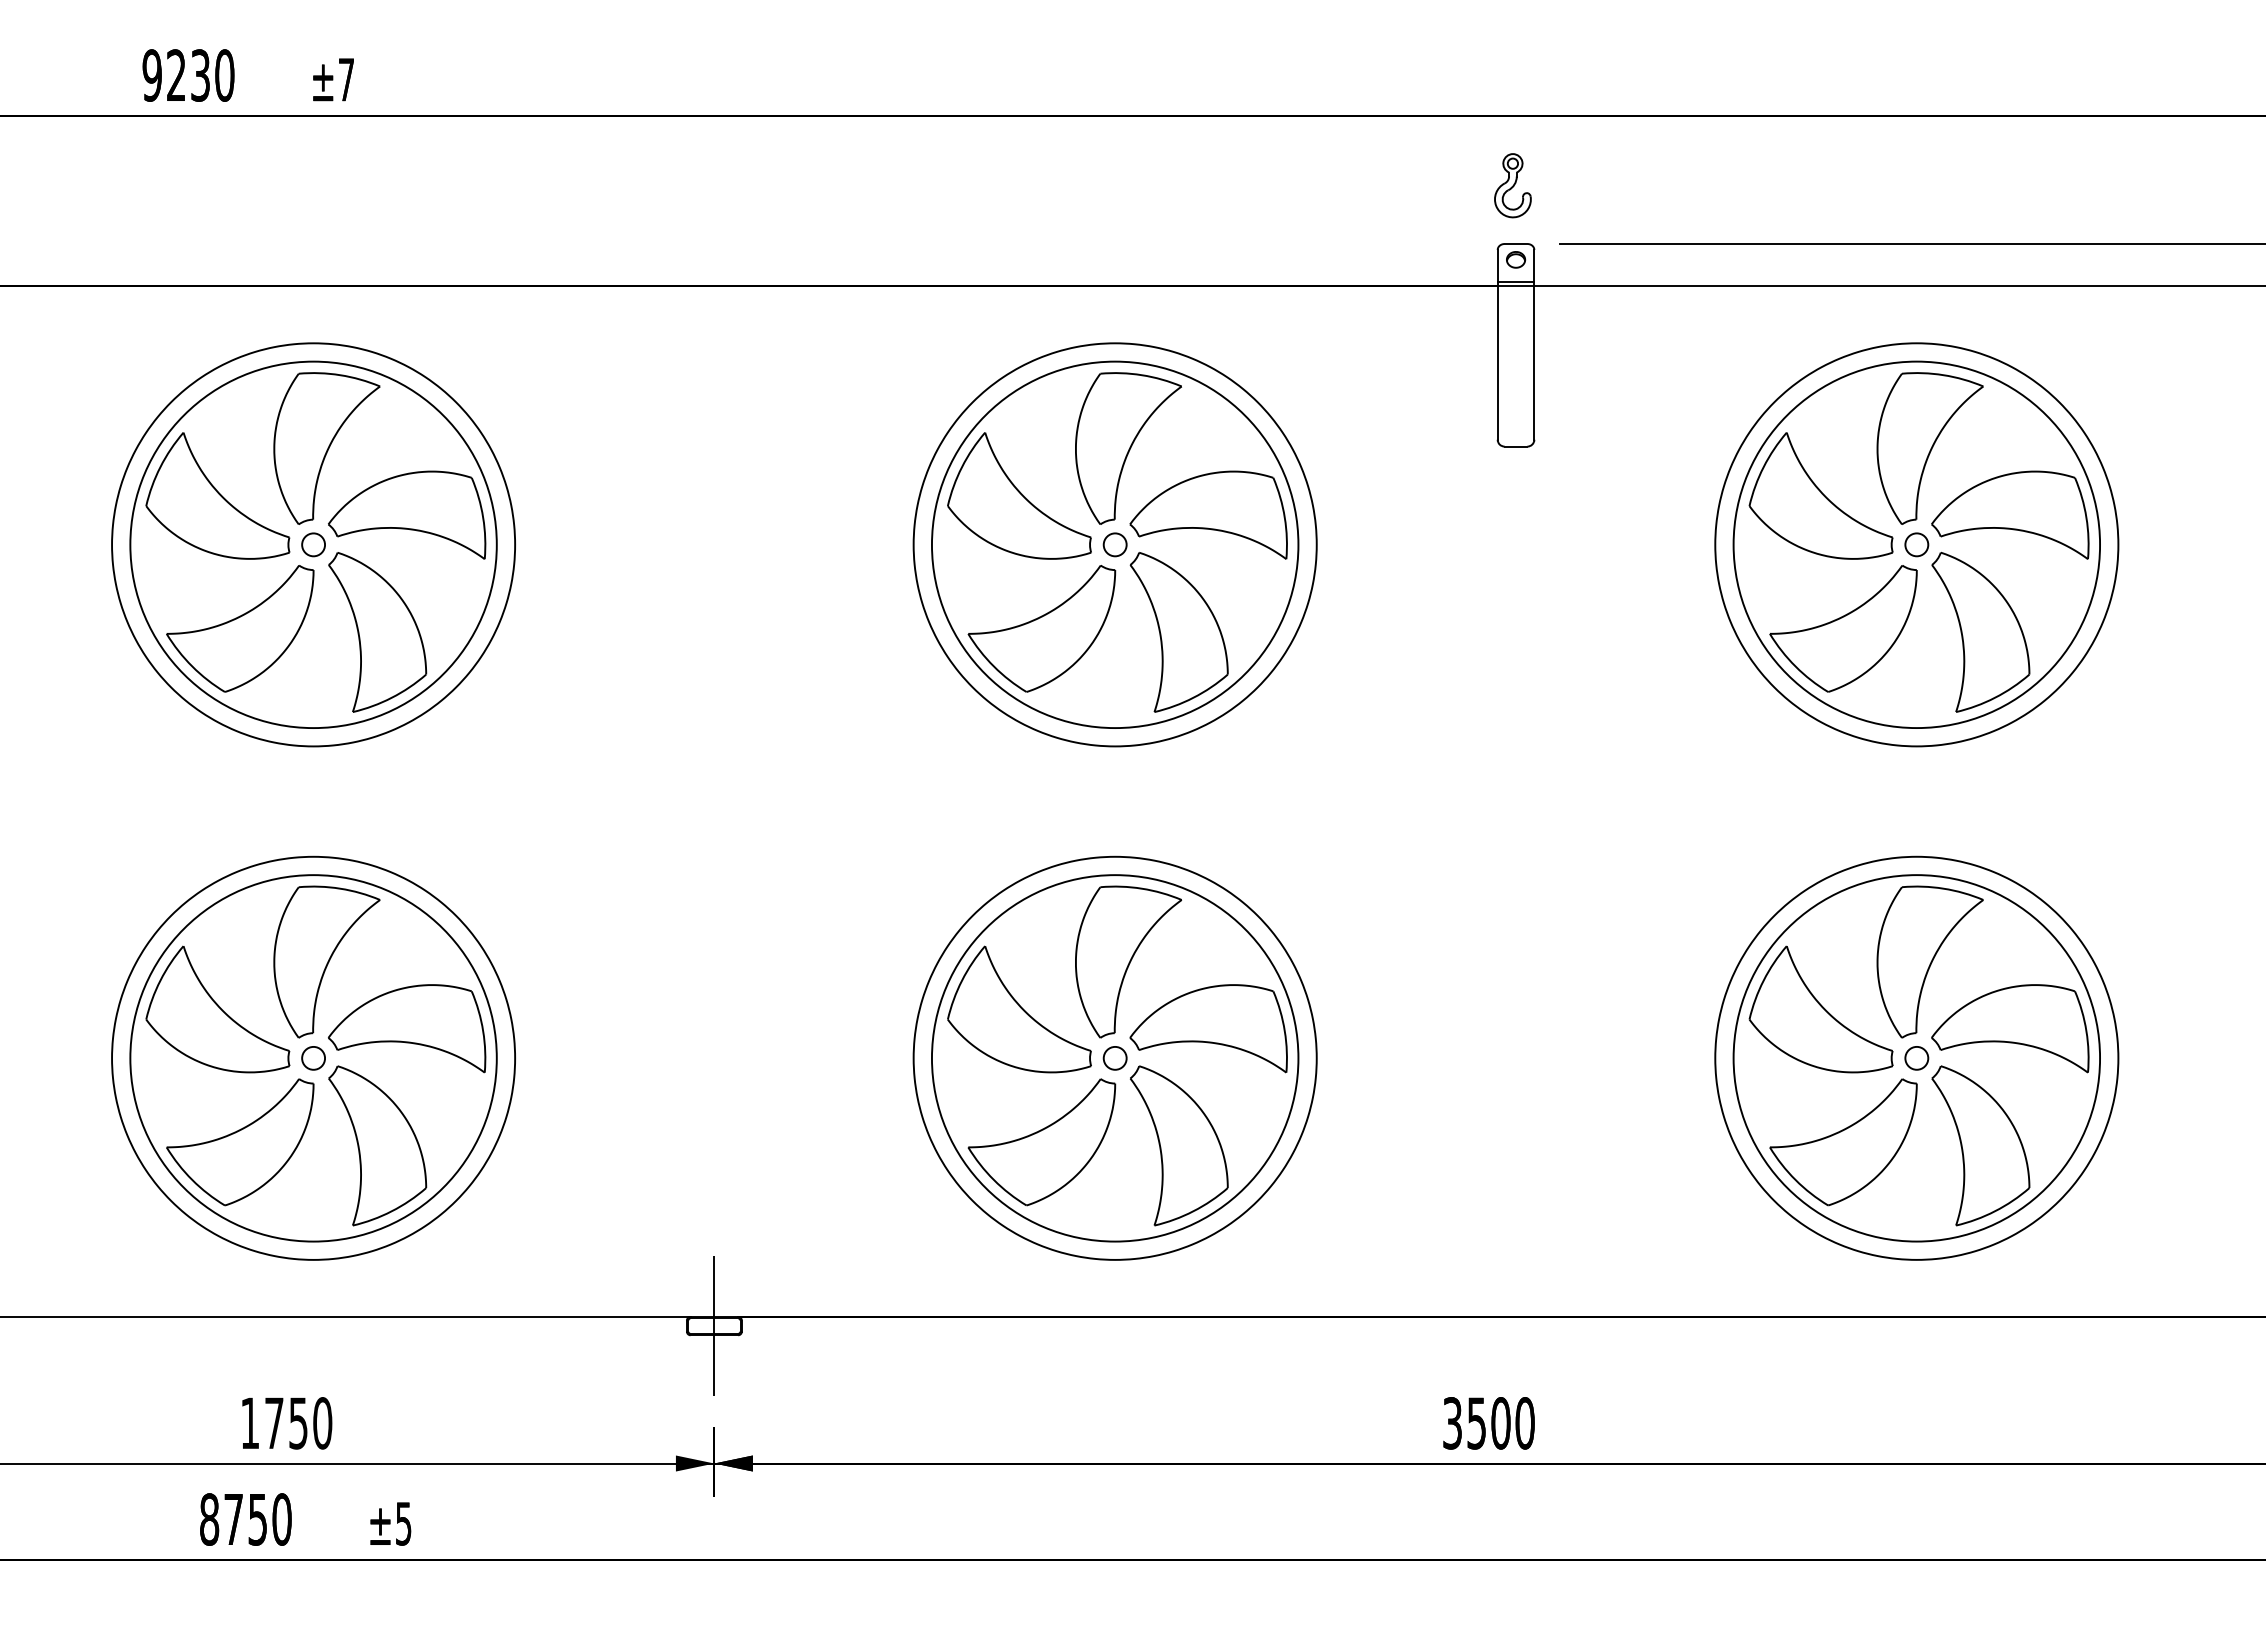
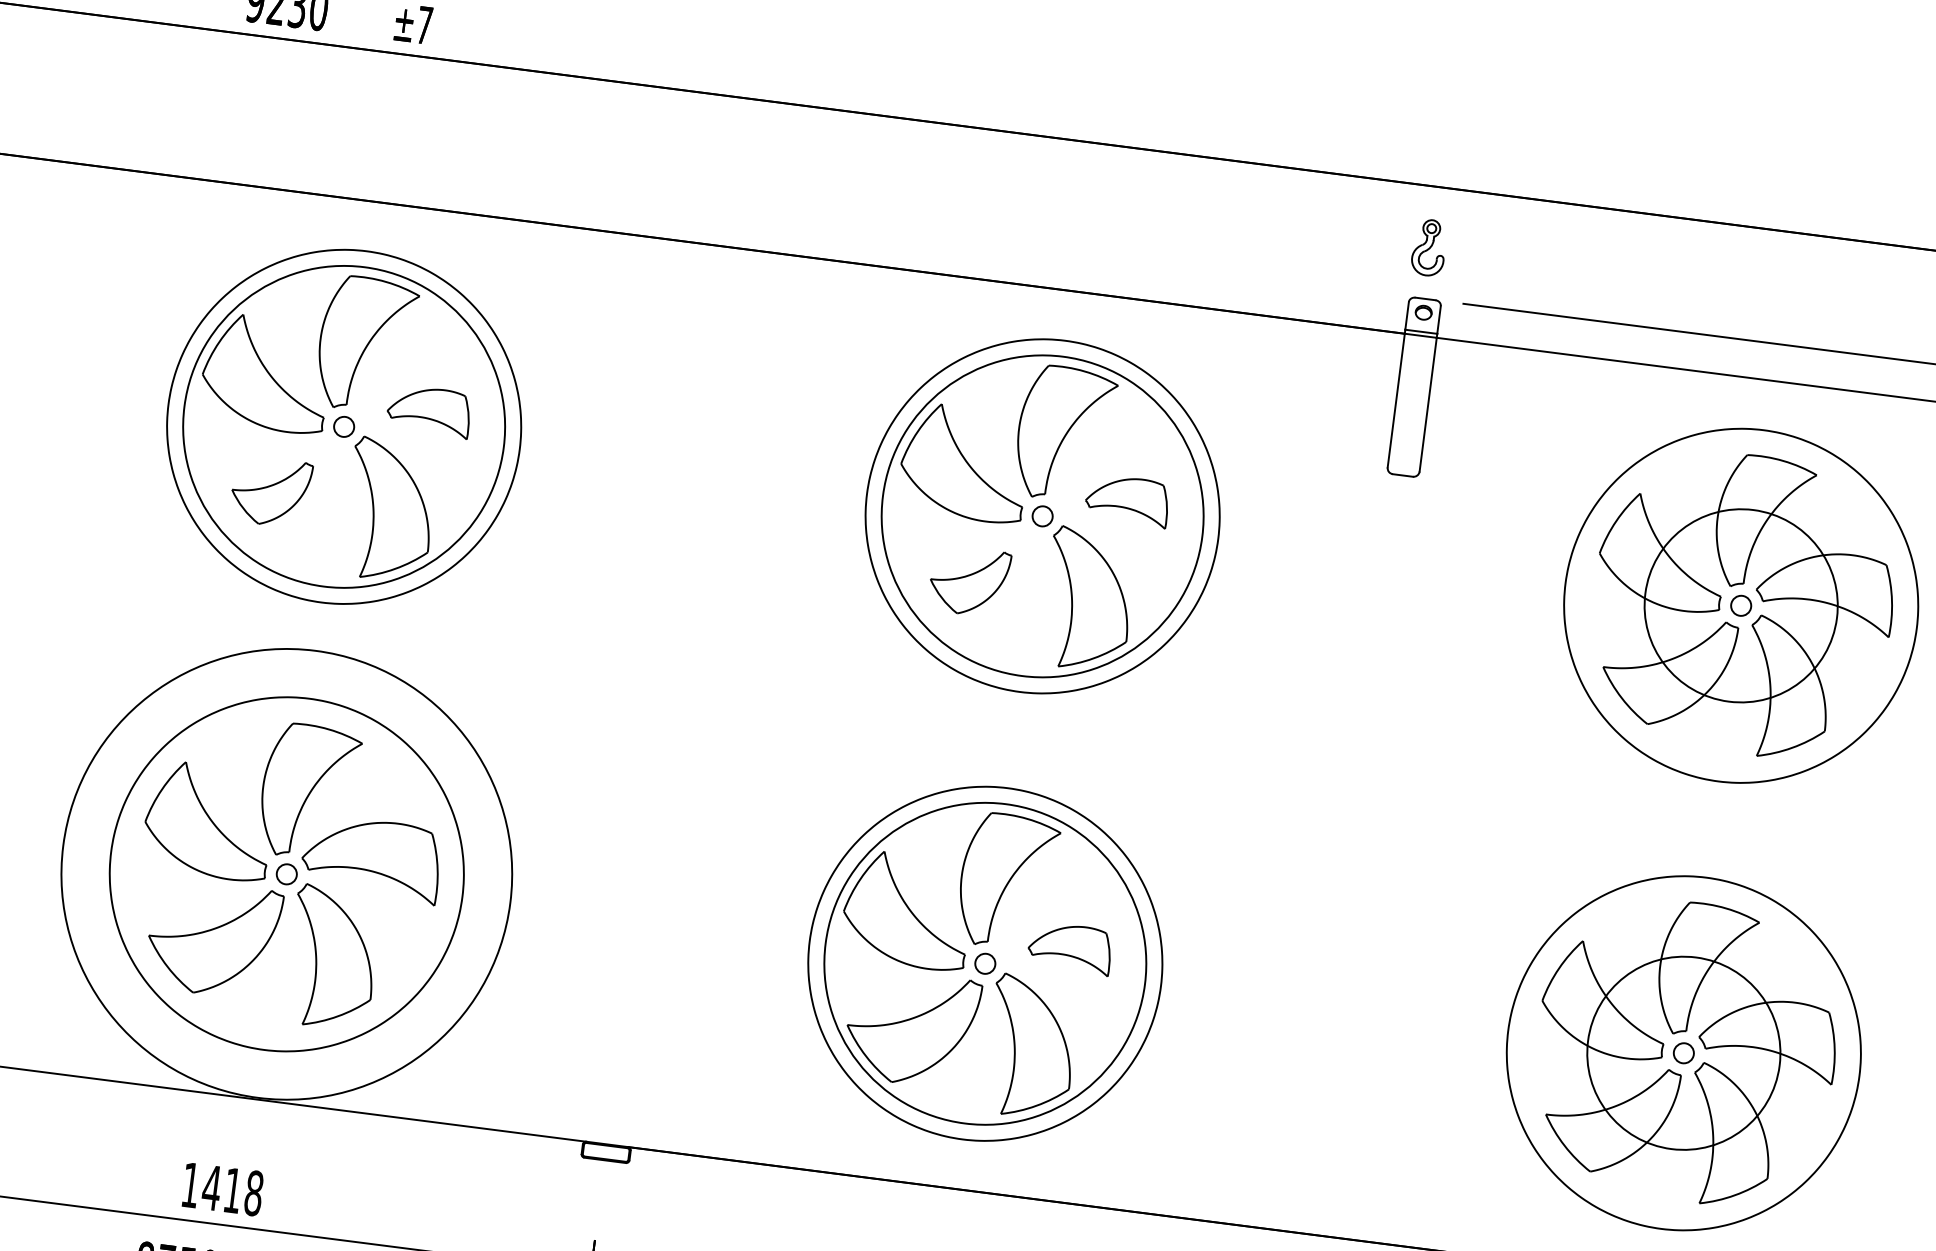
part: (407, 514) -> (429, 410), size x0.6
part: (1208, 514) -> (1127, 500), size x0.6
circle: (1916, 544) -> (1740, 605), size x0.6
part: (240, 628) -> (271, 491), size x0.6
part: (1041, 628) -> (969, 581), size x0.6
part: (1208, 1028) -> (1069, 948), size x0.6
circle: (313, 1058) -> (286, 874), size x1.4
circle: (1916, 1058) -> (1683, 1053), size x0.6
line: (714, 1325) -> (606, 1151), removed
text: (298, 1423) -> (232, 1190), 1750 -> 1418

